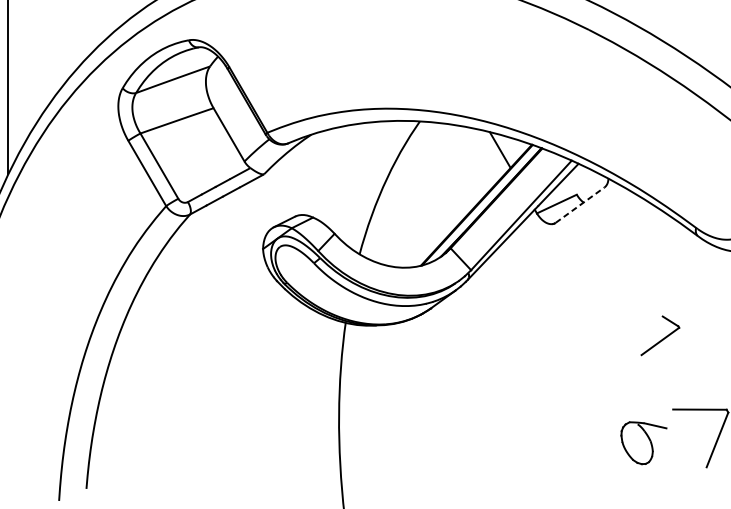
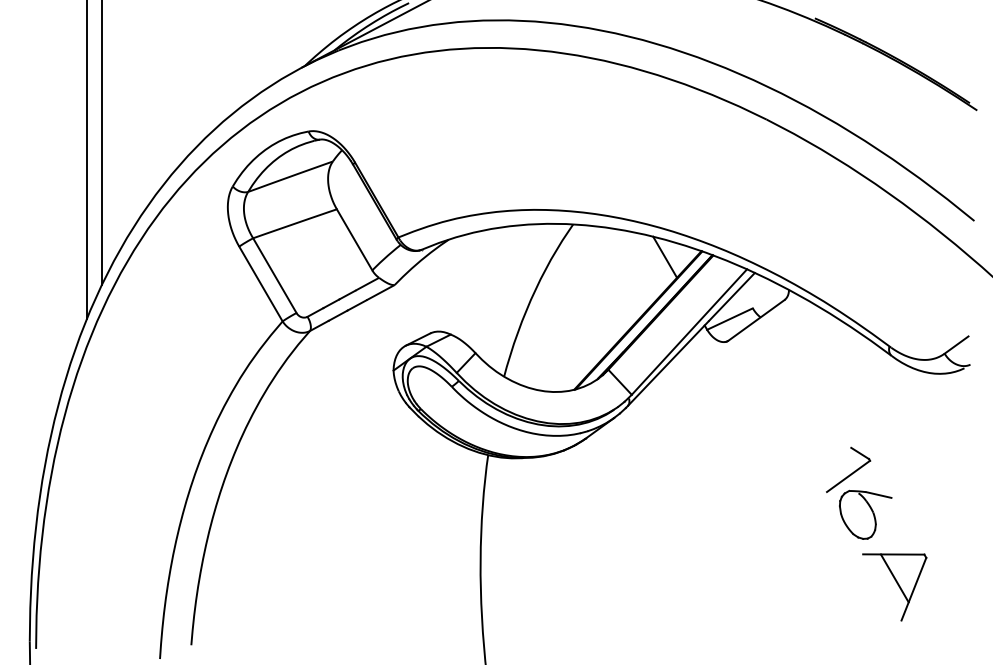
line: (580, 205) -> (756, 320), dashed -> solid
line: (700, 430) -> (894, 578), added
part: (643, 442) -> (865, 514), moved

